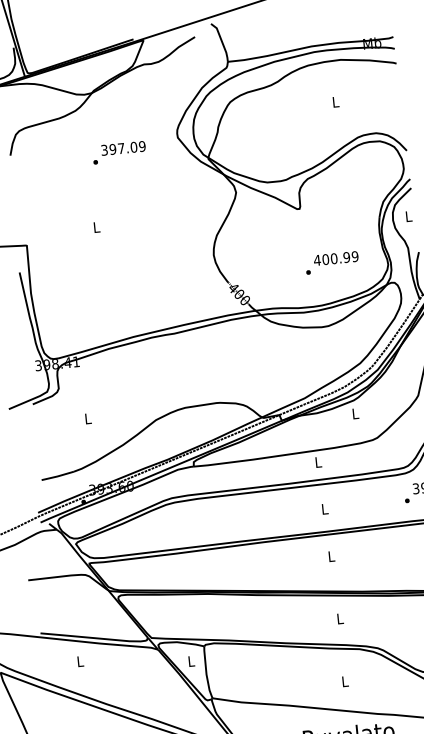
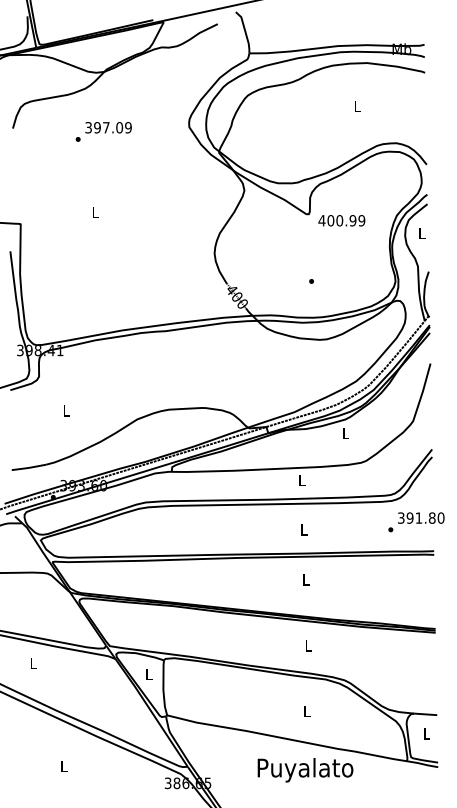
text: (119, 152) -> (103, 131), moved
text: (335, 258) -> (341, 220), moved

